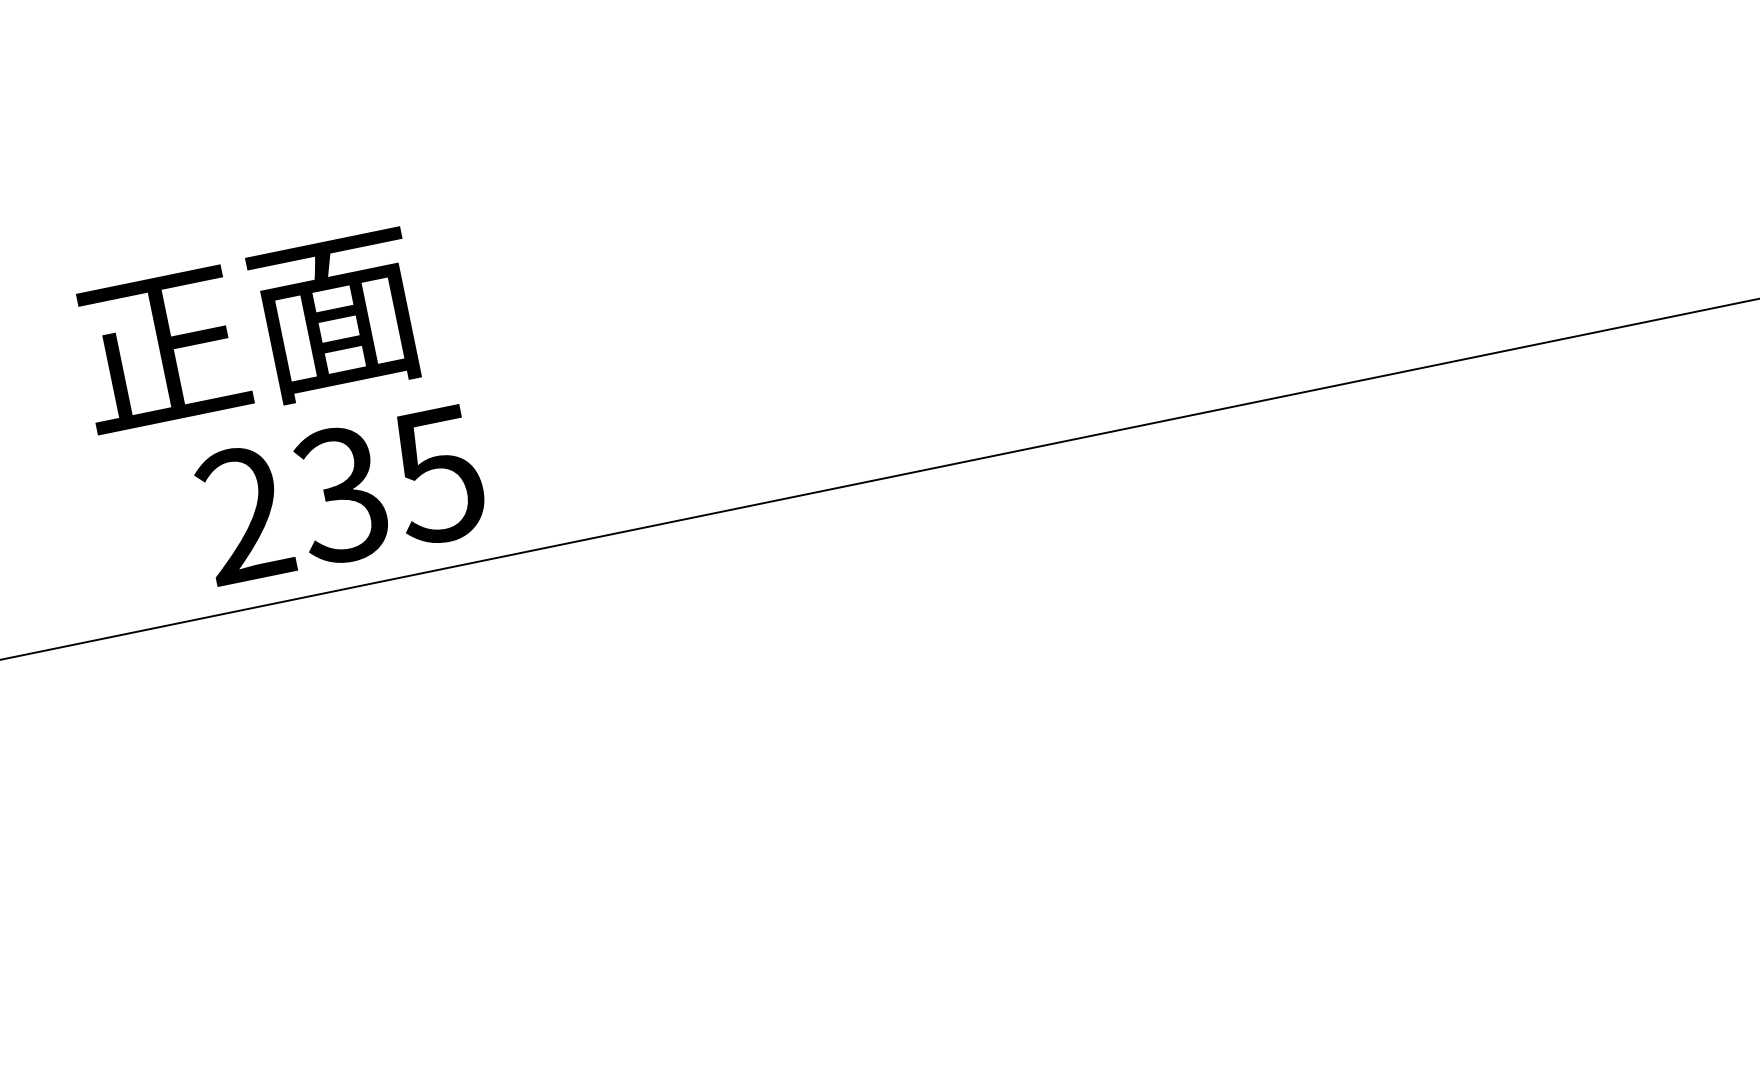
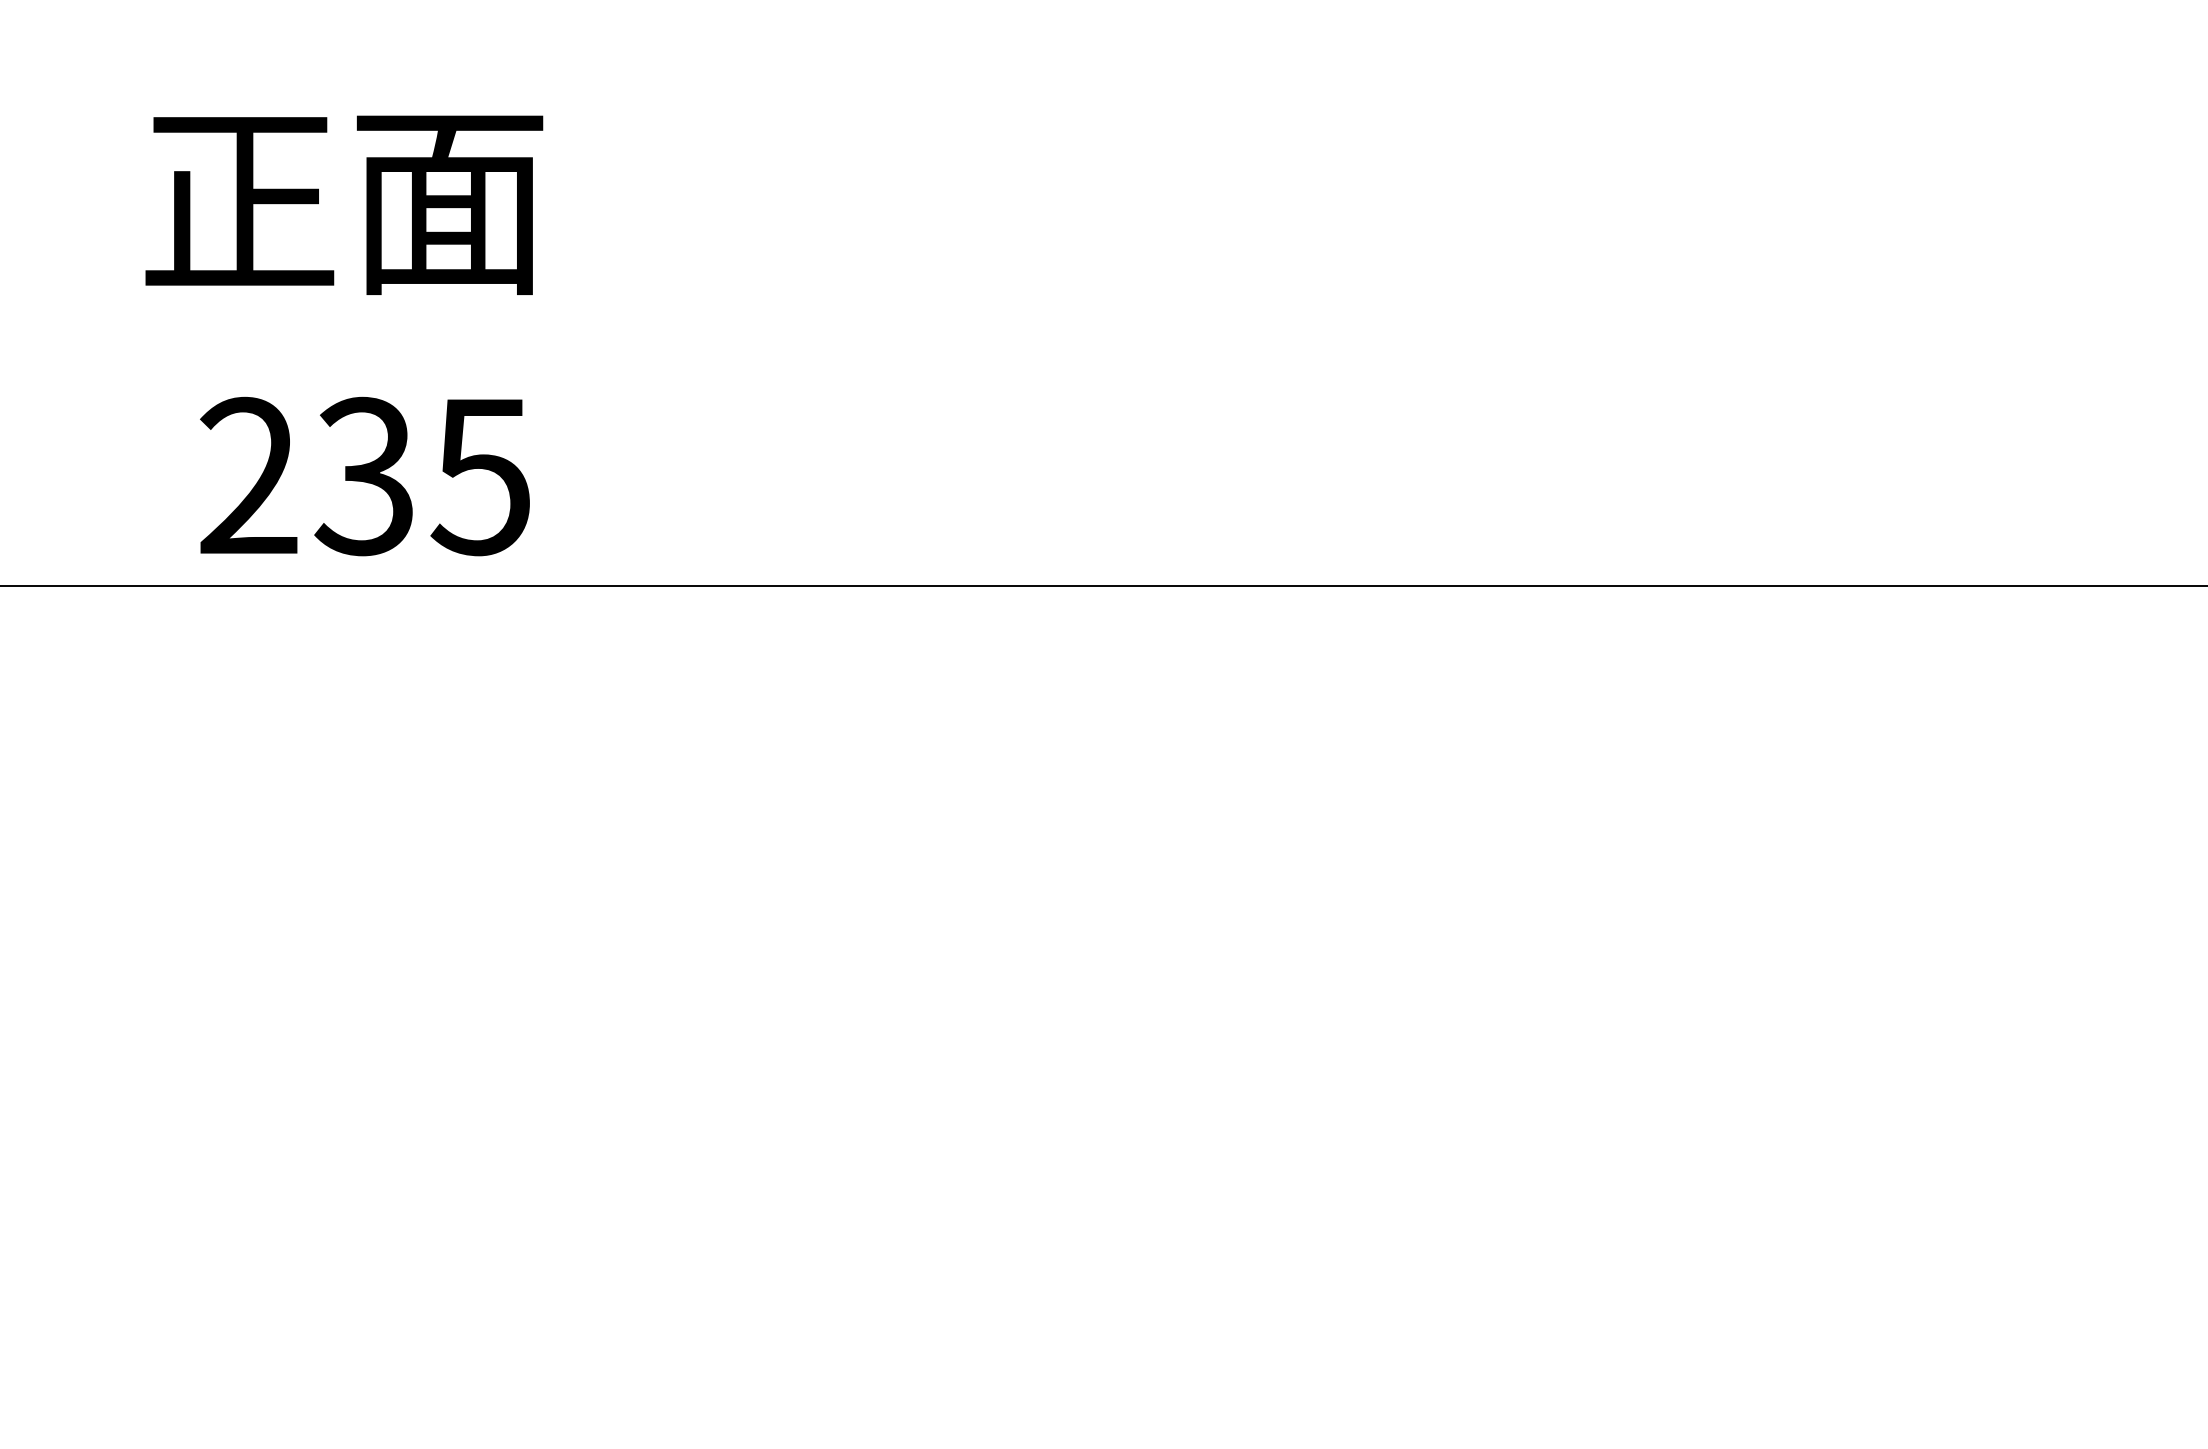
text: (249, 334) -> (344, 204), moved
text: (340, 494) -> (364, 476), moved

